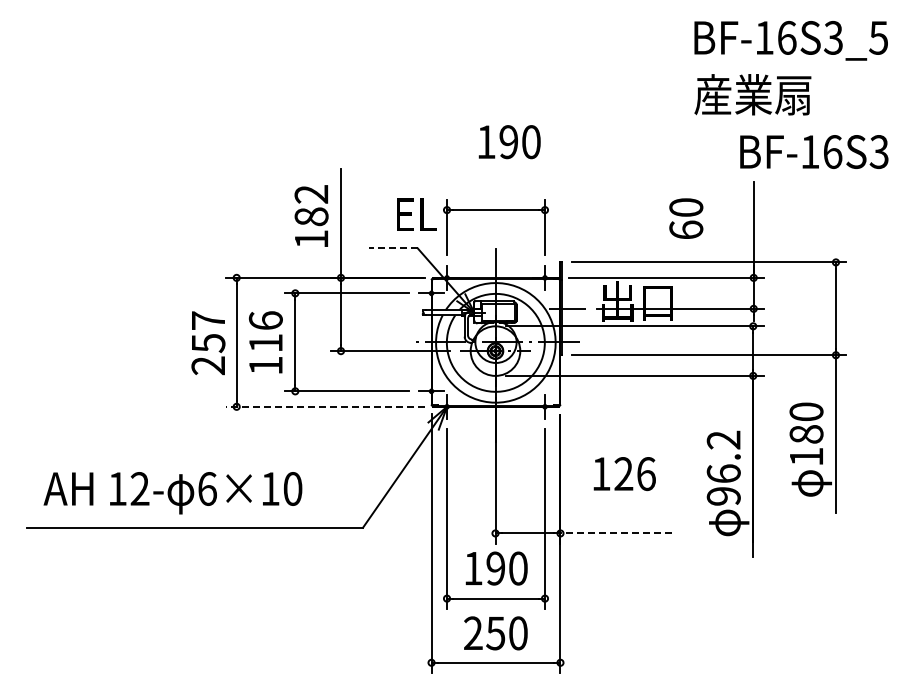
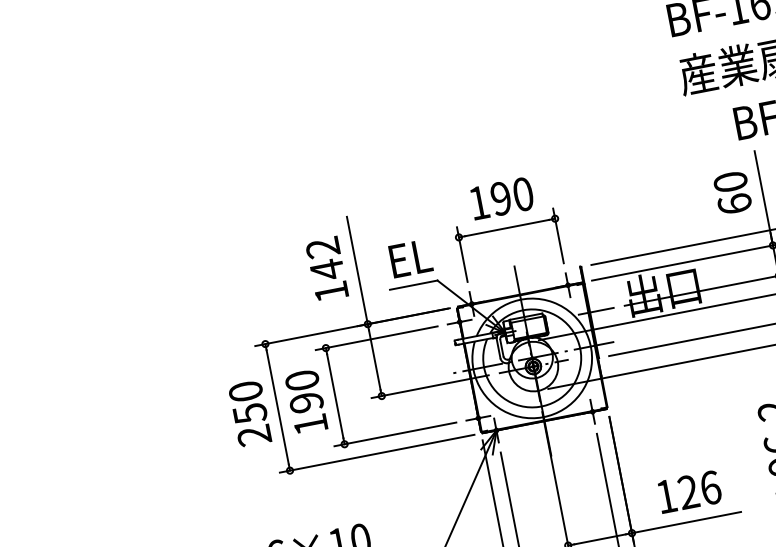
text: (509, 142) -> (501, 198), moved
text: (416, 214) -> (410, 258), moved
text: (311, 216) -> (327, 269), 182 -> 142
text: (686, 218) -> (732, 192), moved
line: (393, 248) -> (413, 285), dashed -> solid
text: (208, 320) -> (245, 391), 257 -> 250
text: (265, 331) -> (303, 391), 116 -> 190
line: (324, 406) -> (376, 453), dashed -> solid
text: (624, 474) -> (689, 492), moved
line: (616, 533) -> (687, 522), dashed -> solid

